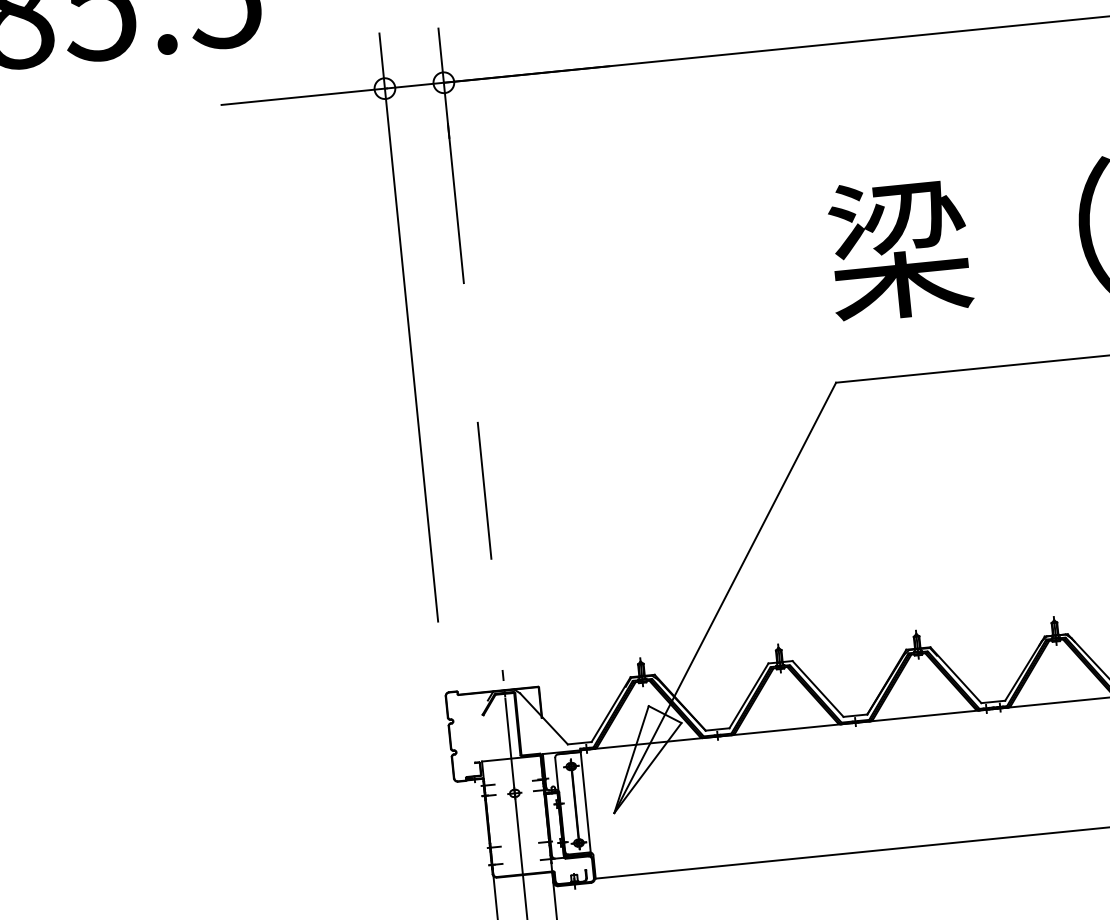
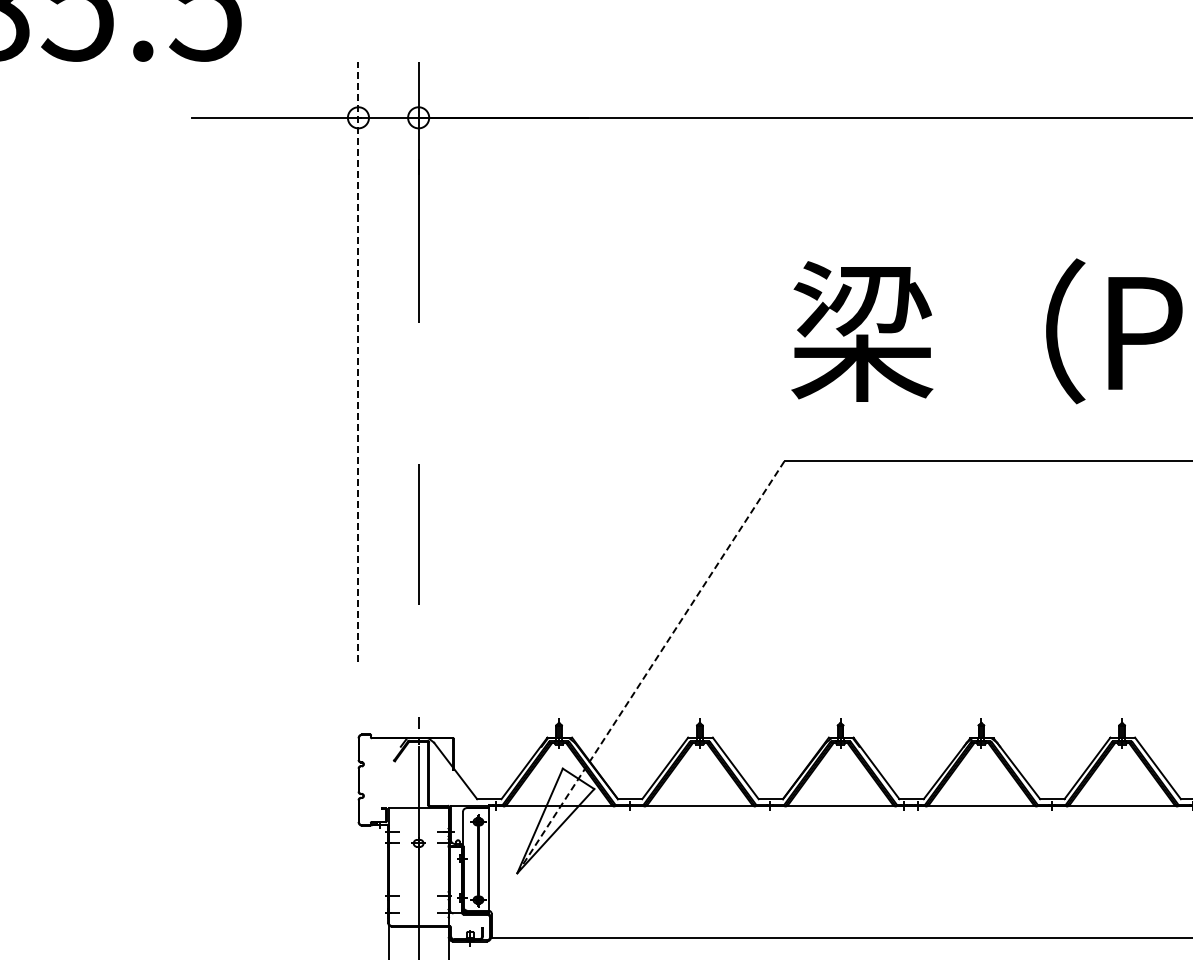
line: (408, 327) -> (358, 361), solid -> dashed
line: (725, 597) -> (651, 666), solid -> dashed

